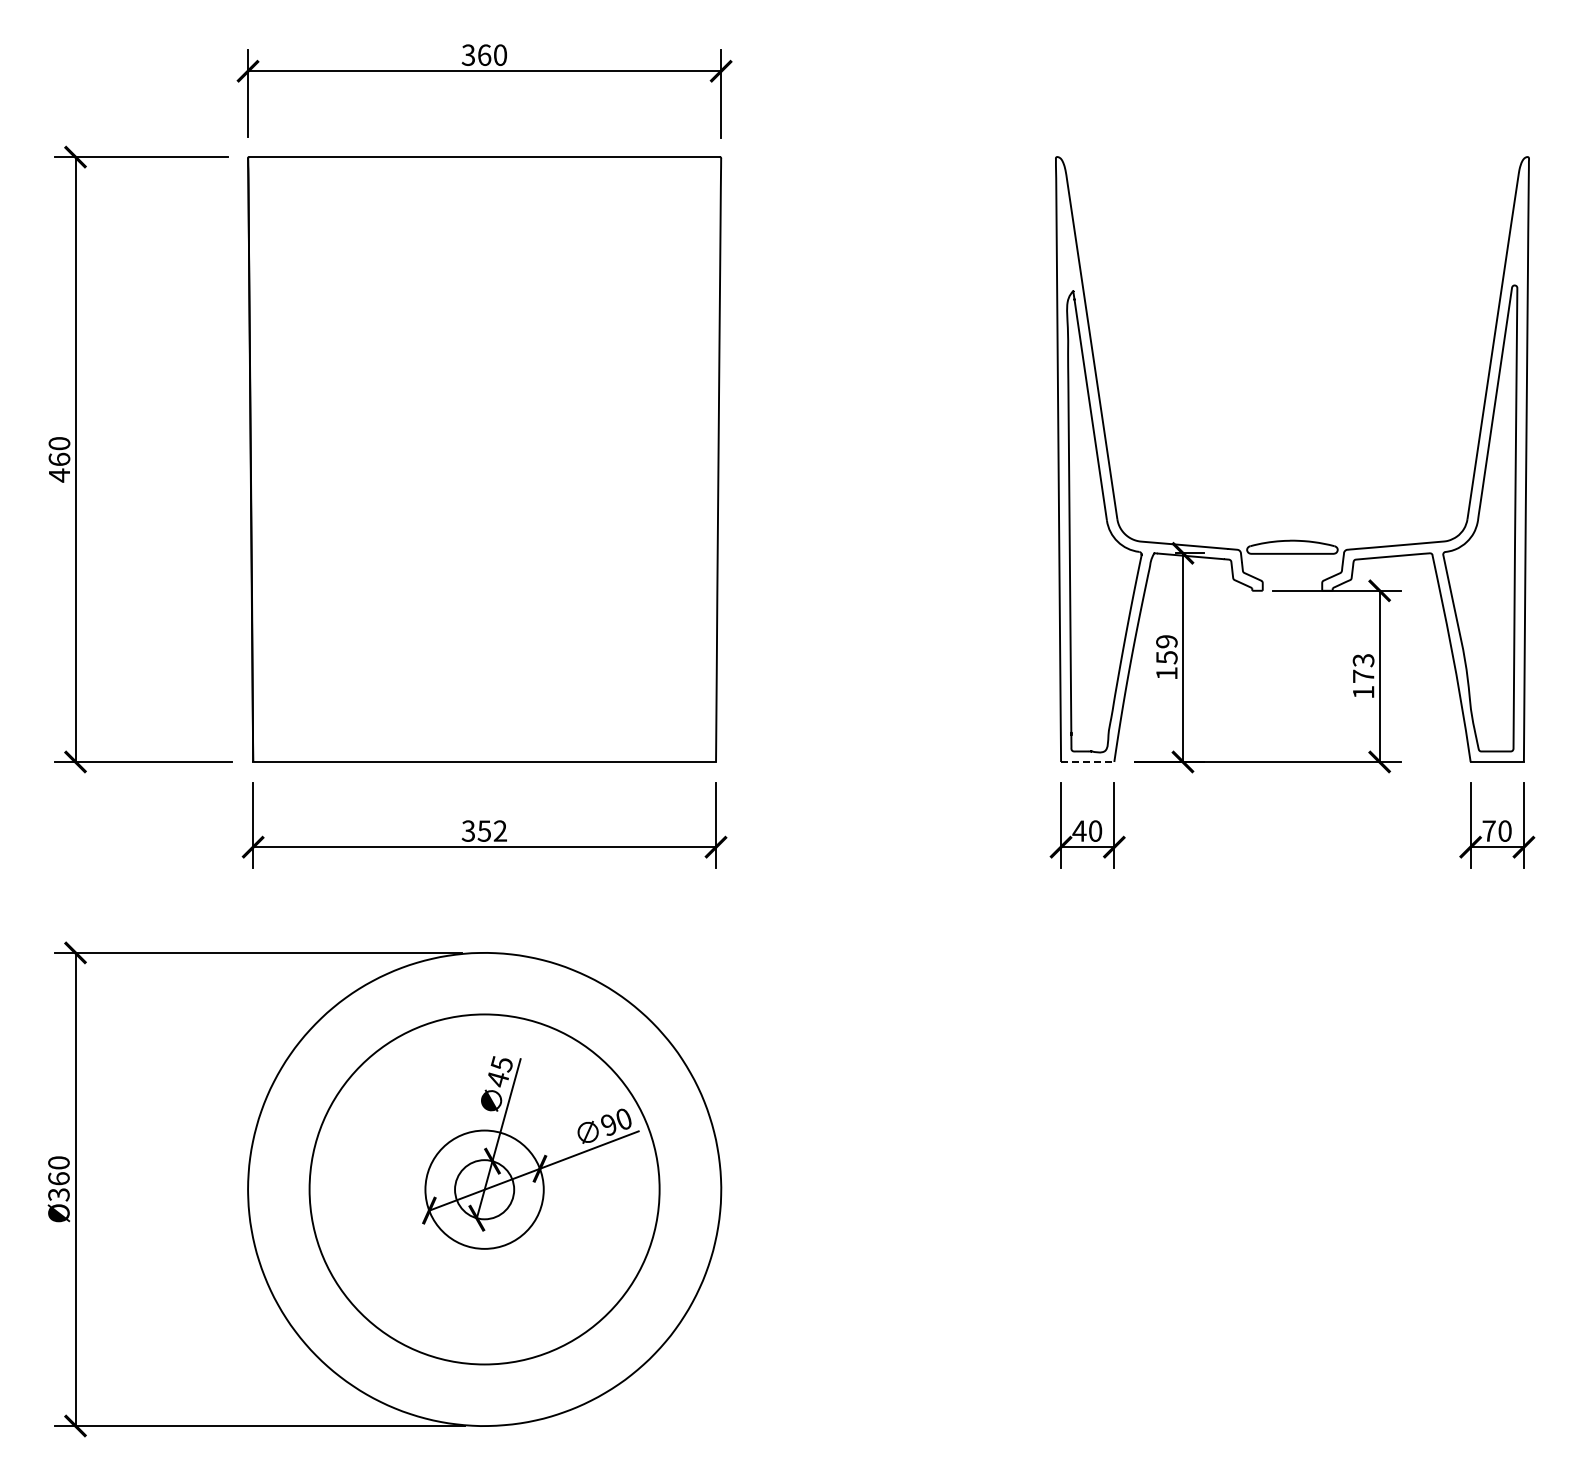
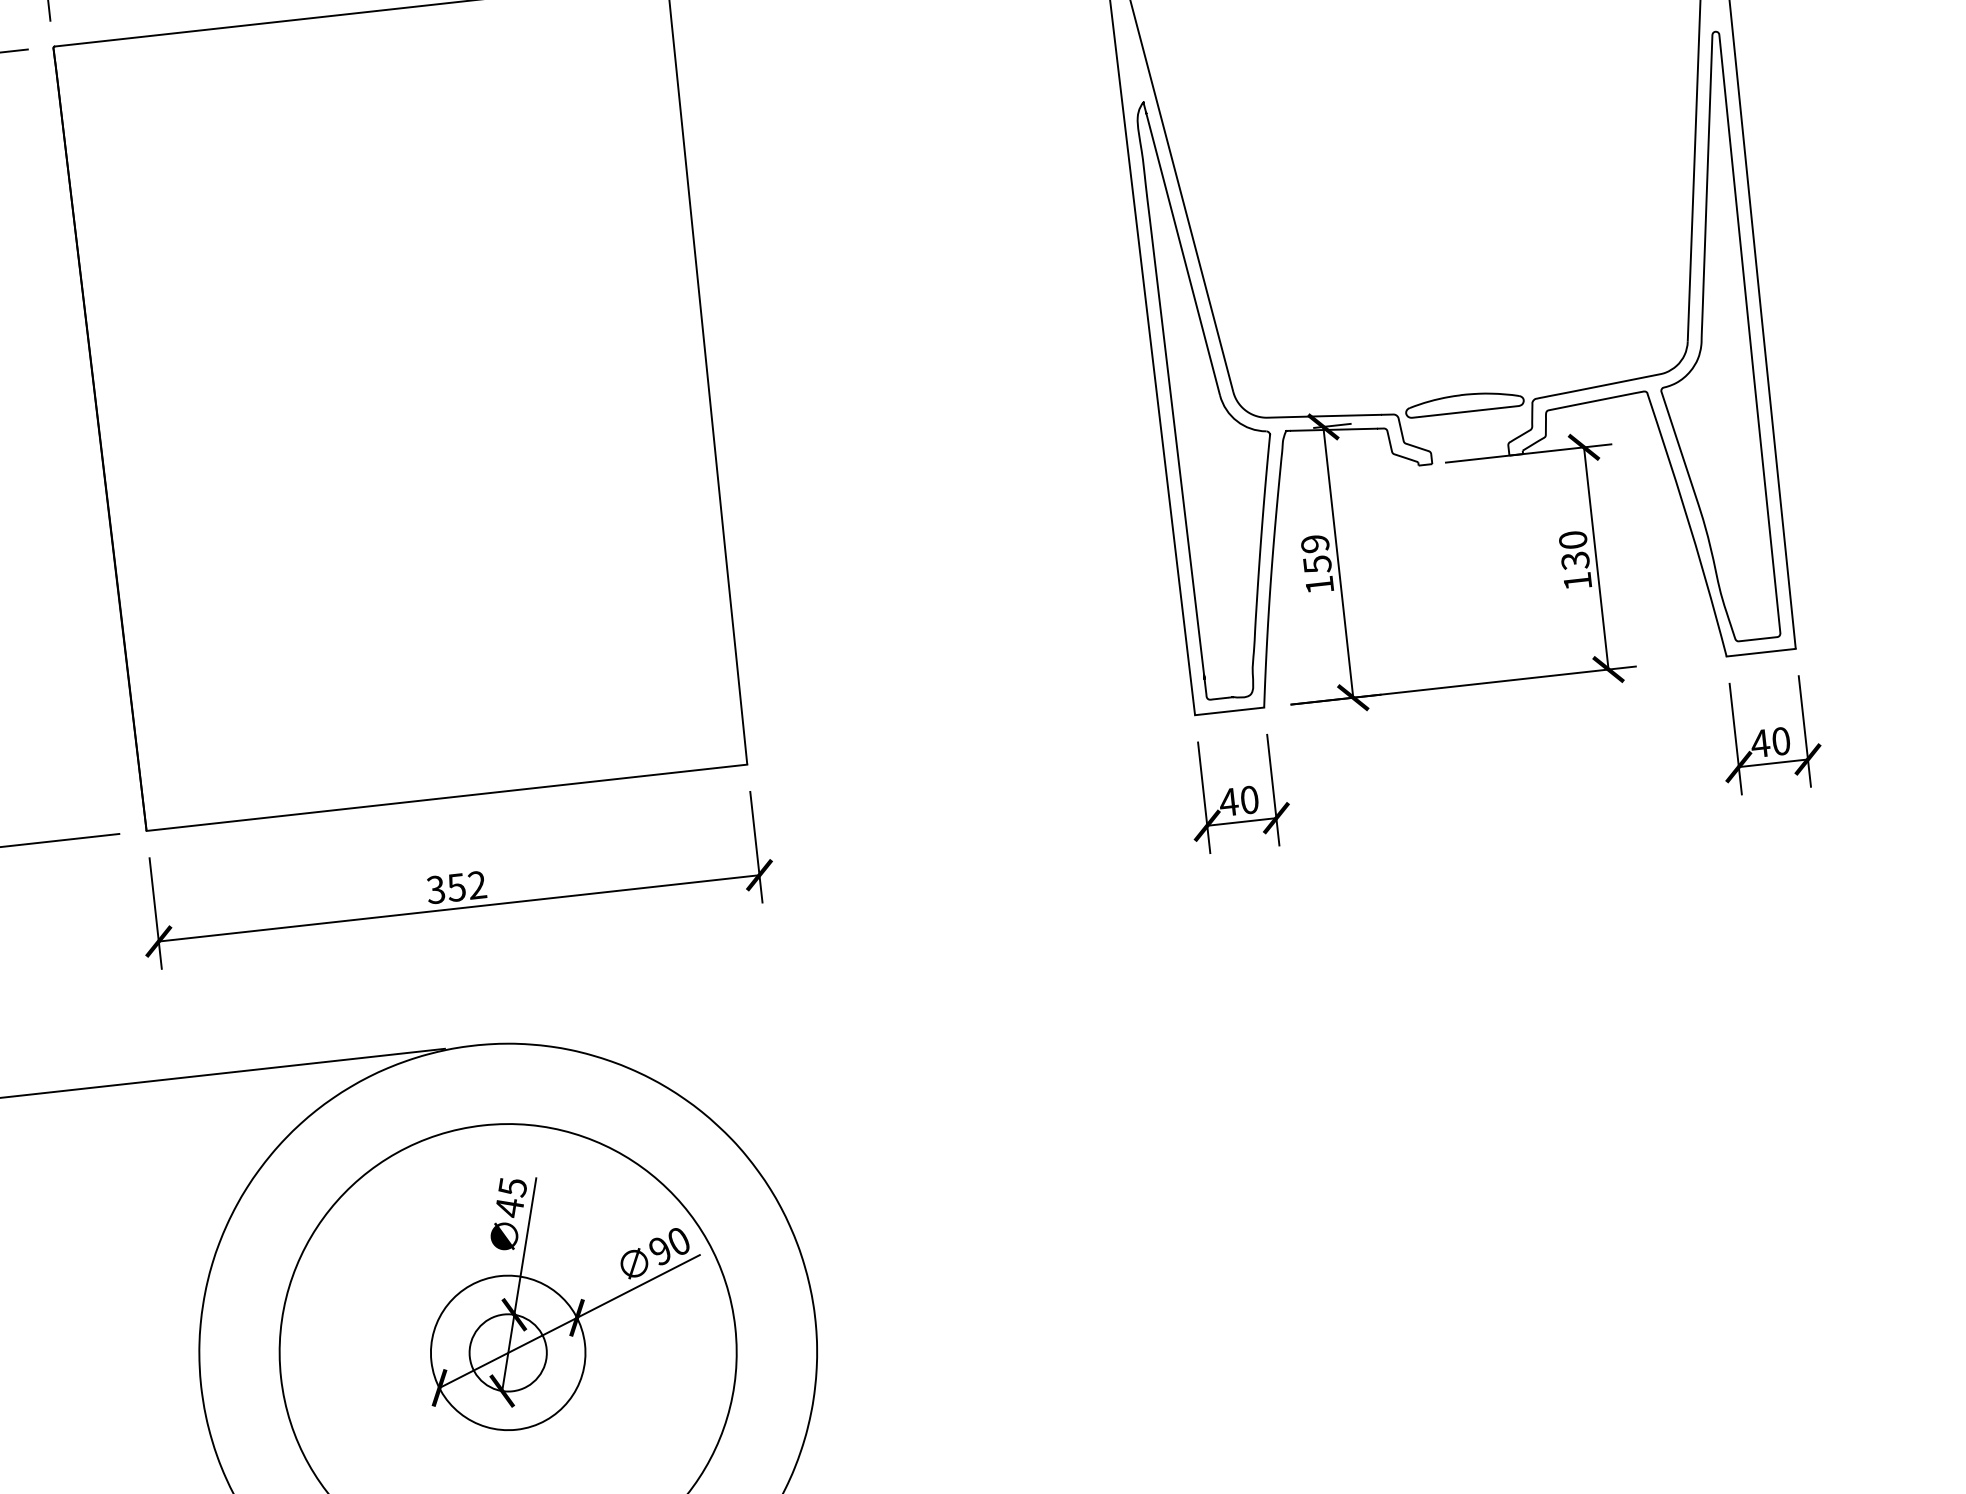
text: (1363, 668) -> (1574, 550), 173 -> 130
line: (1087, 761) -> (1229, 710), dashed -> solid
text: (1488, 830) -> (1759, 742), 70 -> 40

